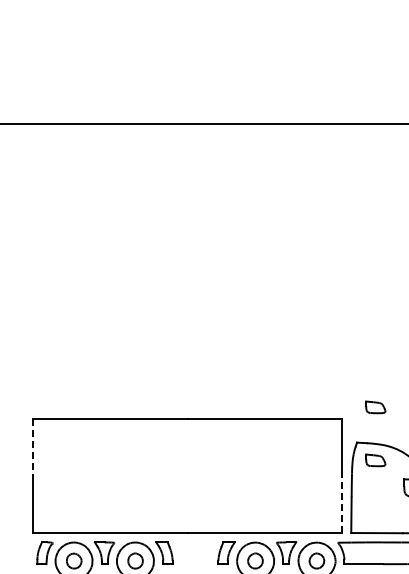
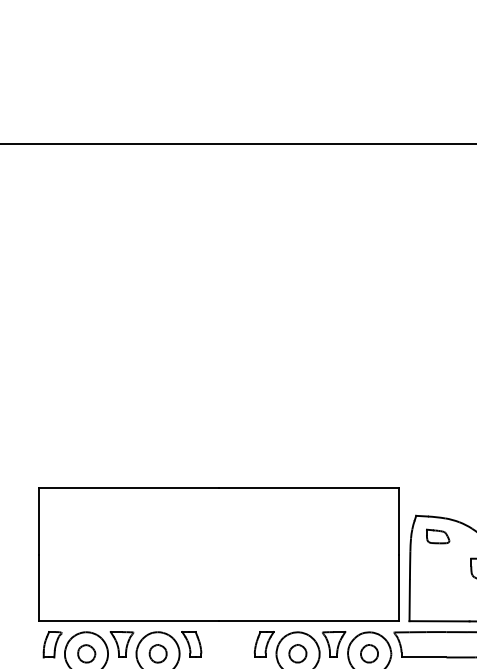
part: (375, 407) -> (437, 474), removed
line: (33, 447) -> (39, 521), dashed -> solid
line: (342, 504) -> (399, 587), dashed -> solid

